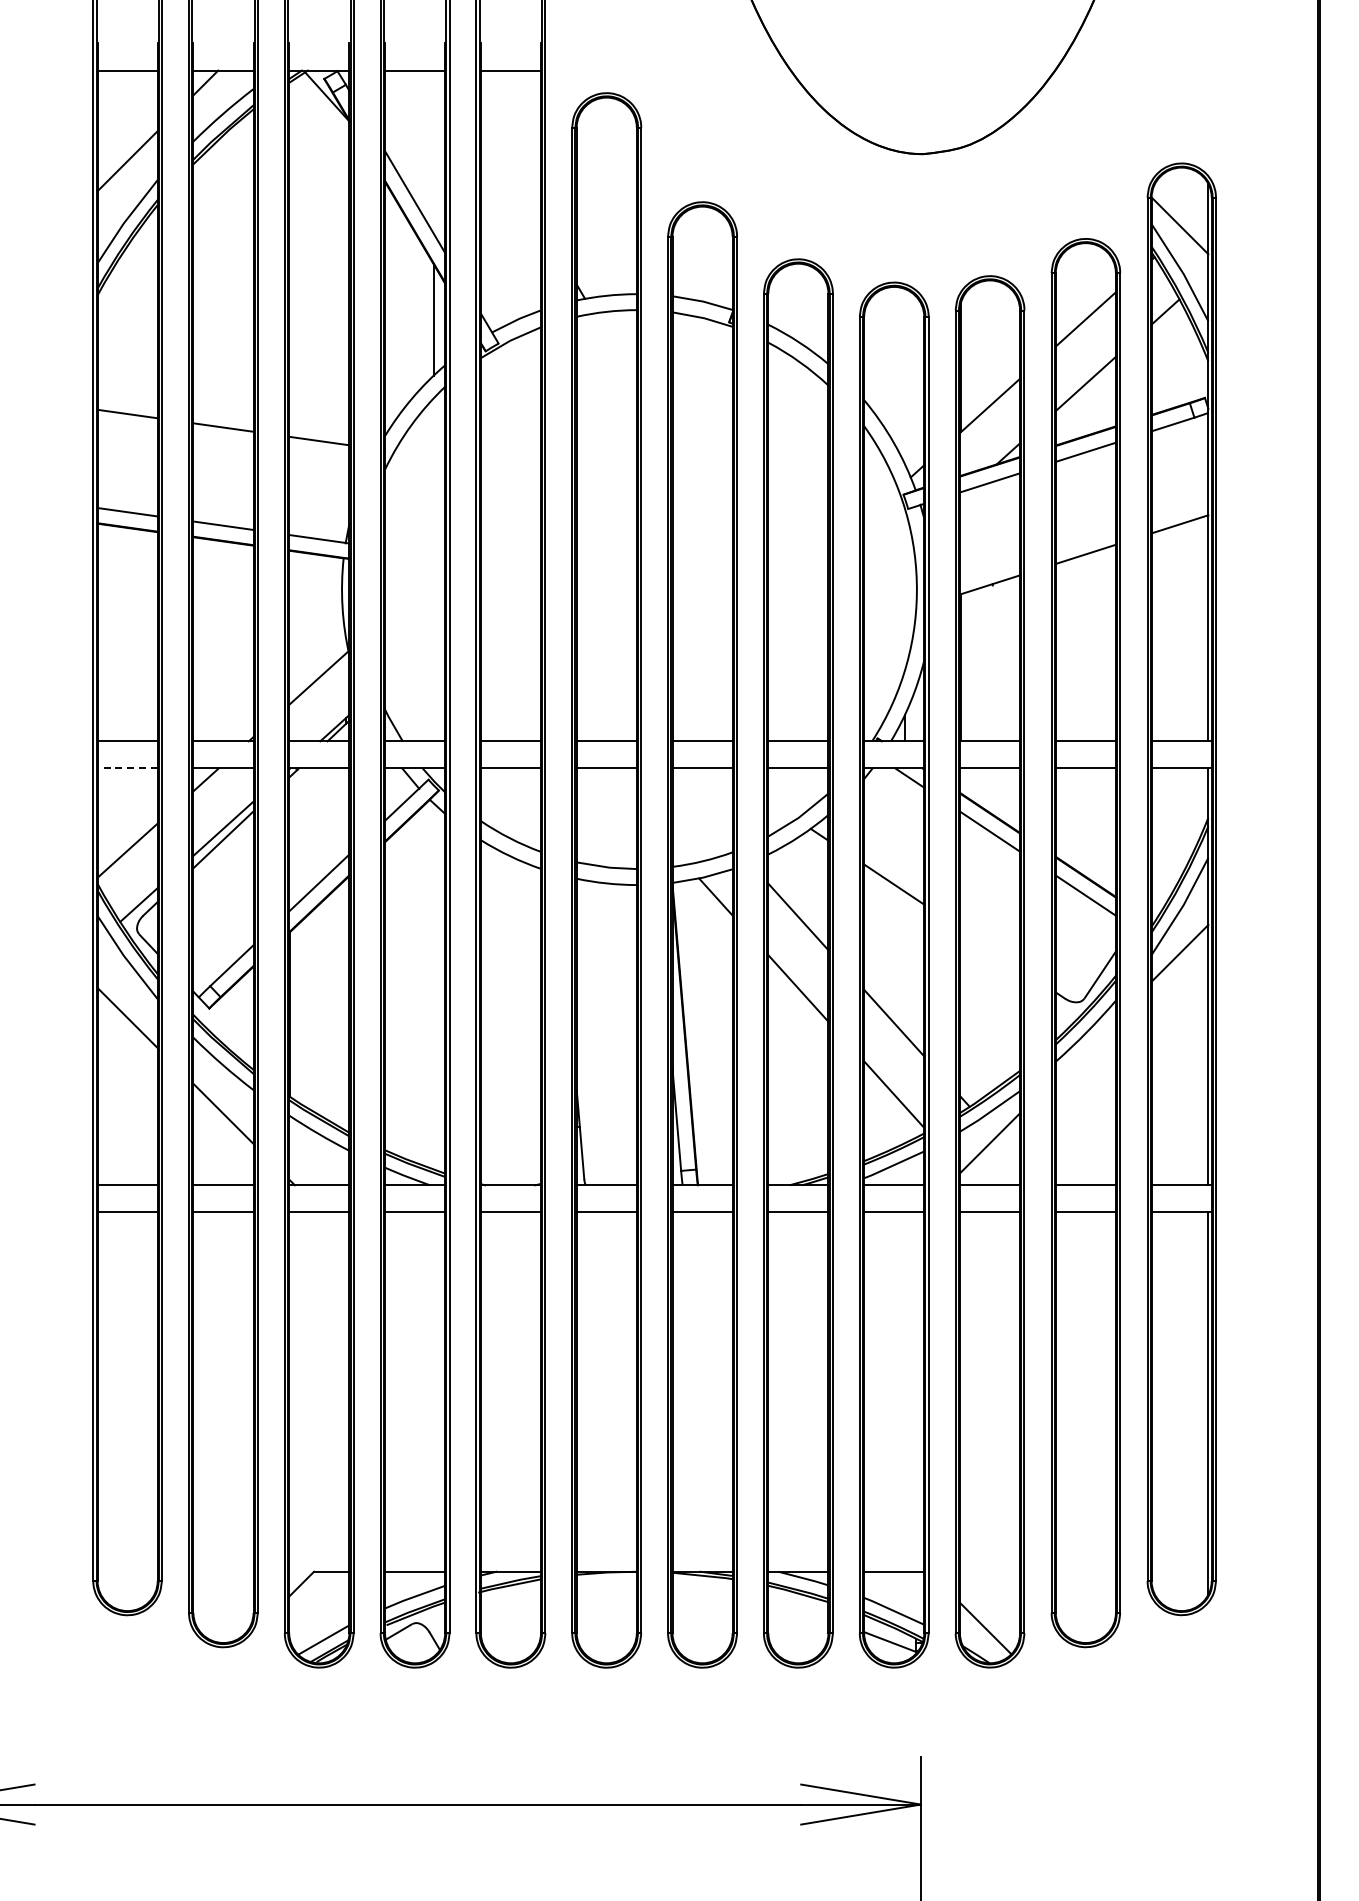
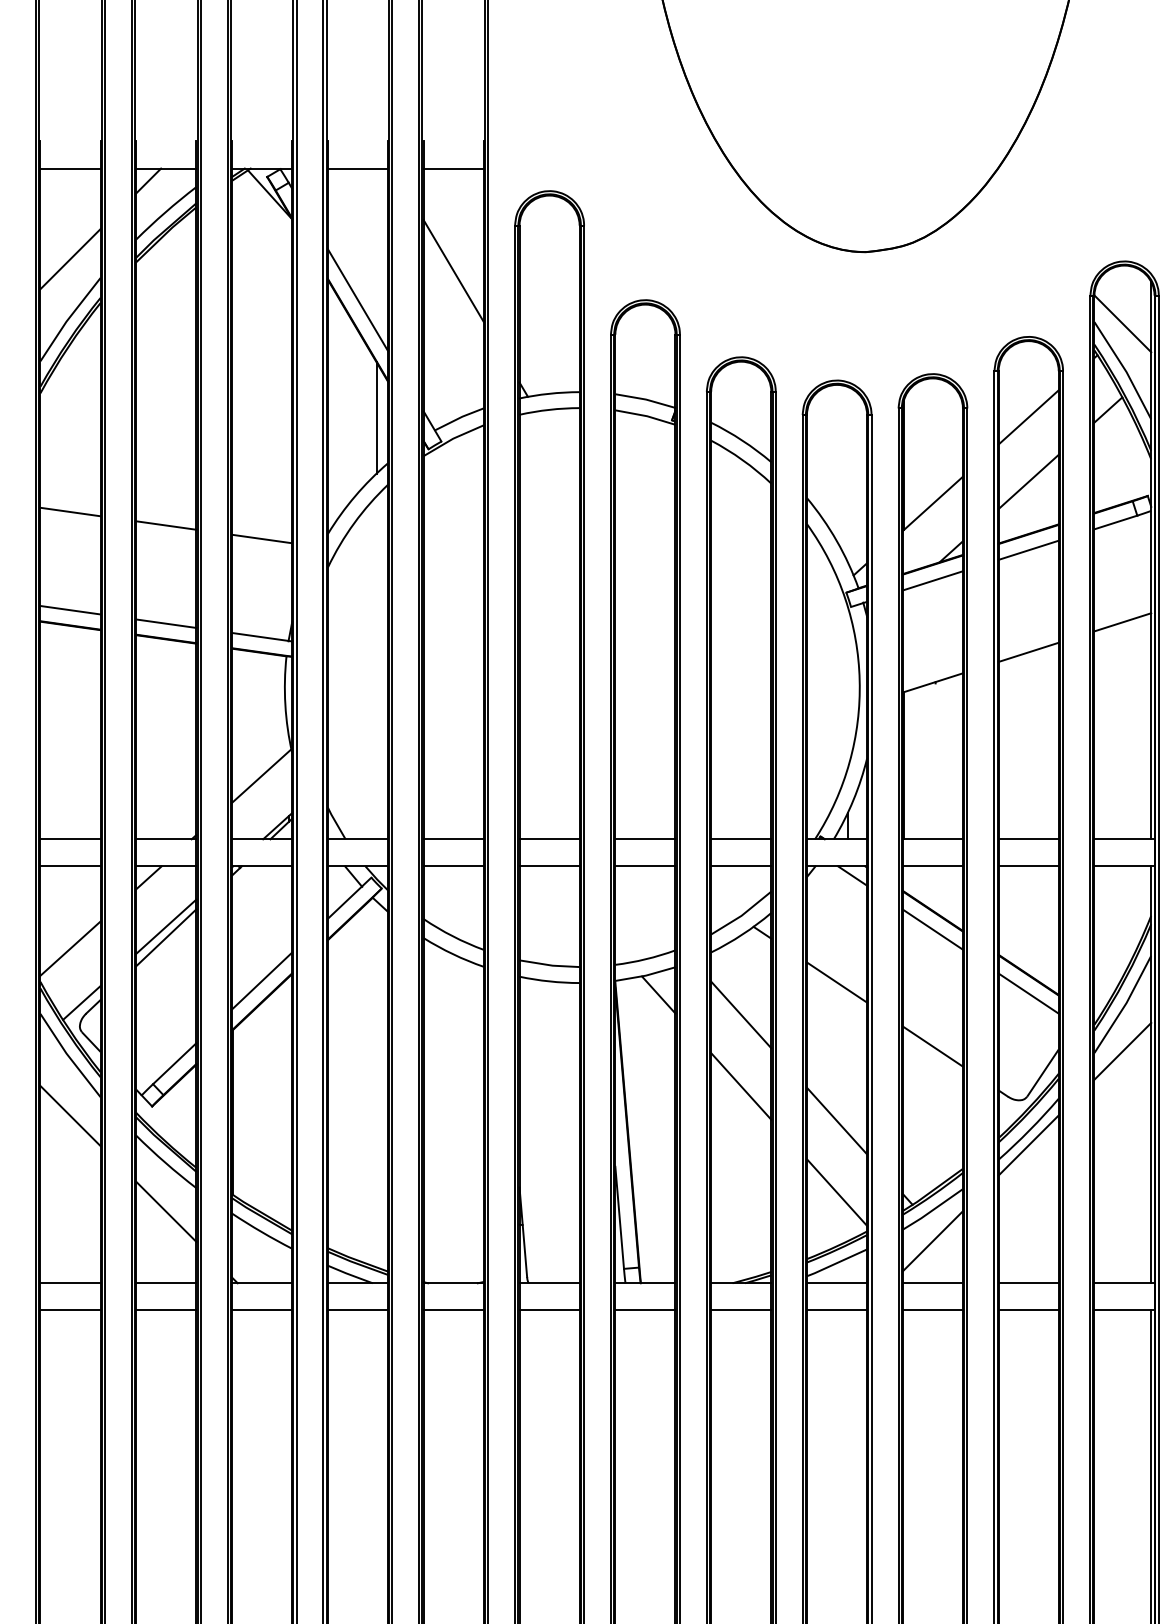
line: (510, 173) -> (453, 271), added
line: (127, 768) -> (70, 866), dashed -> solid
line: (989, 948) -> (932, 1046), added
line: (1085, 1047) -> (1028, 1145), added

